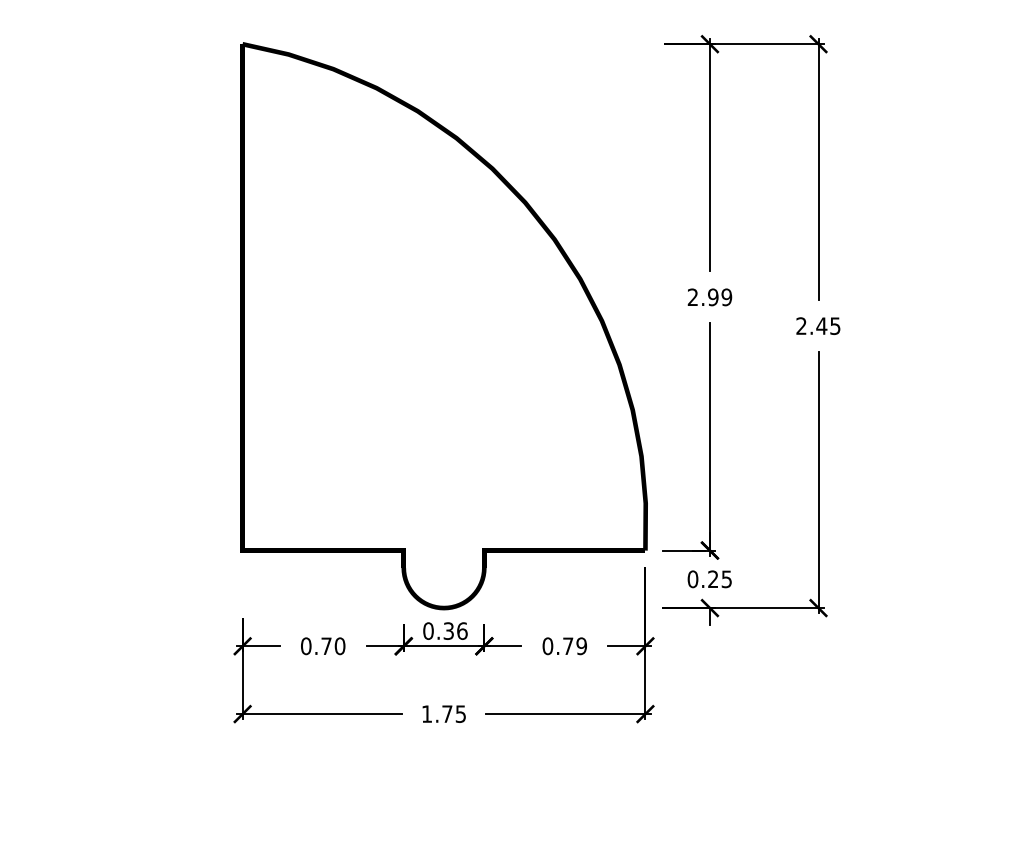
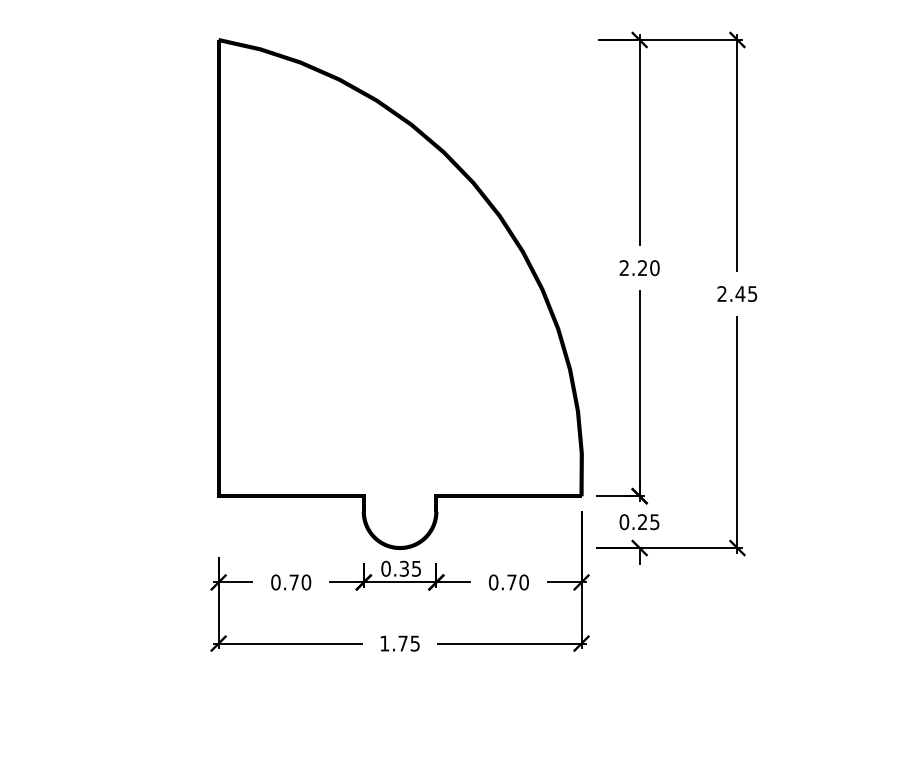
text: (720, 297) -> (649, 268), 2.99 -> 2.20
text: (462, 630) -> (416, 568), 0.36 -> 0.35
text: (581, 646) -> (523, 582), 0.79 -> 0.70

